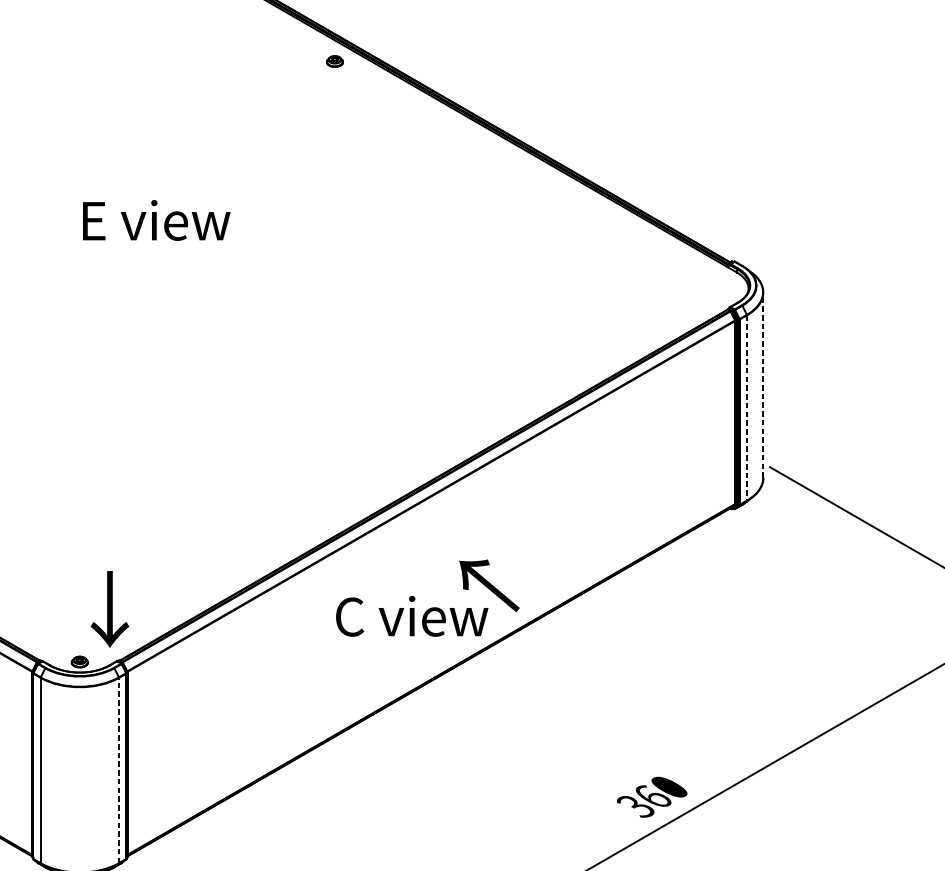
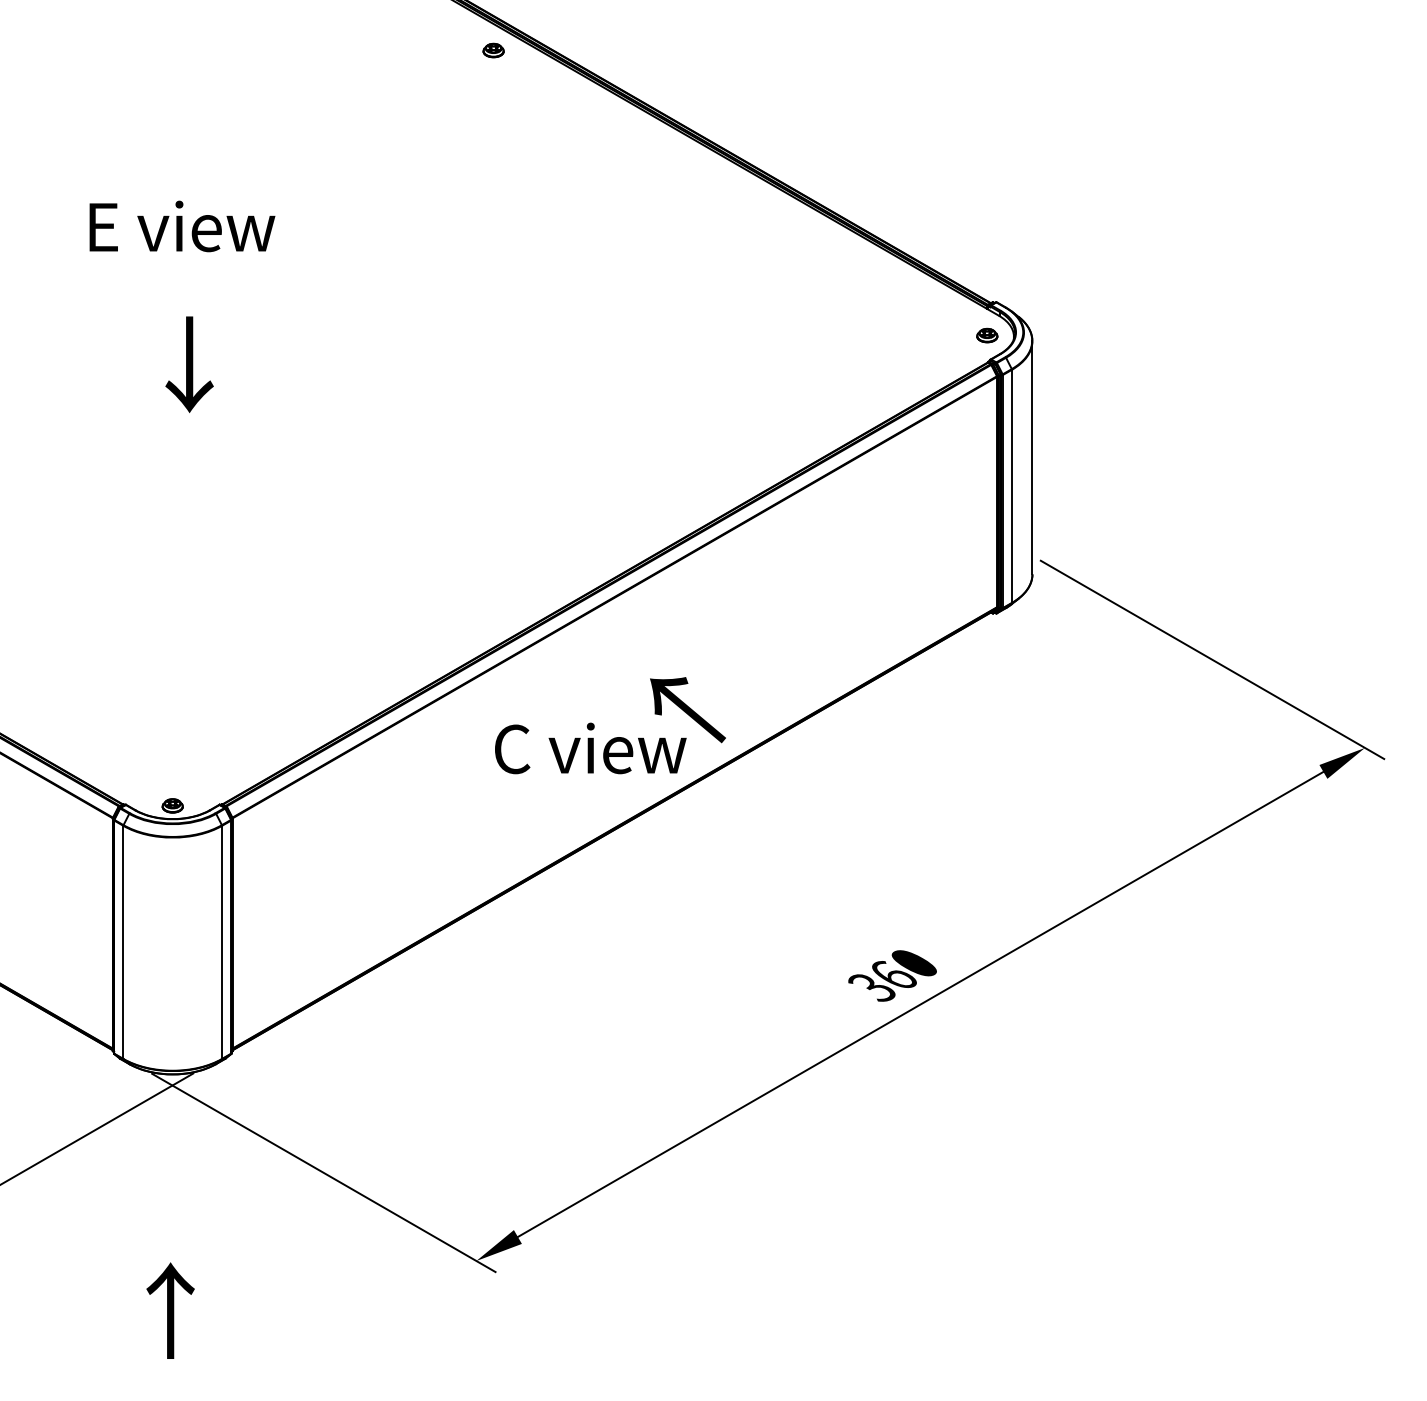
text: (156, 220) -> (182, 226), moved
part: (727, 288) -> (987, 335), added
line: (763, 385) -> (1032, 457), dashed -> solid
line: (747, 408) -> (1012, 486), dashed -> solid
text: (109, 609) -> (189, 364), moved
line: (119, 770) -> (222, 942), dashed -> solid

